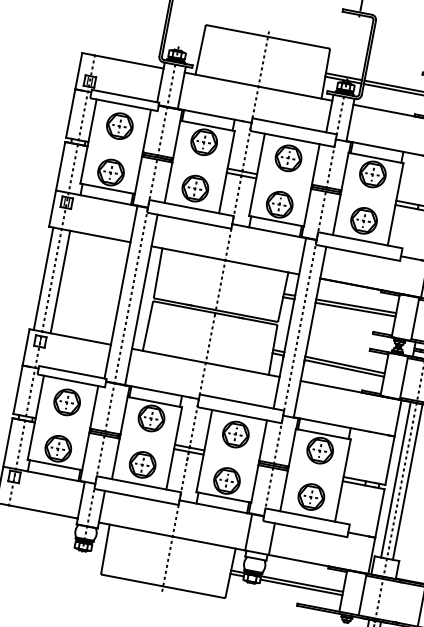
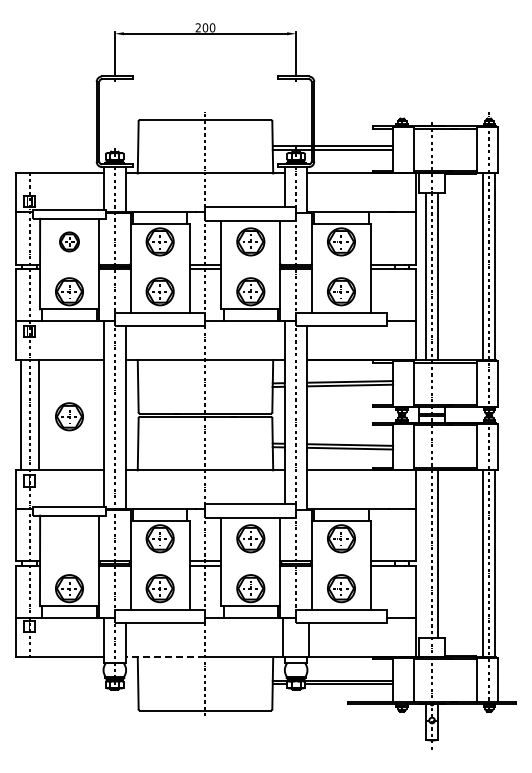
part: (119, 125) -> (69, 241), size x0.7
part: (67, 402) -> (69, 416), moved
line: (395, 479) -> (425, 553), removed
line: (135, 529) -> (165, 657), solid -> dashed

